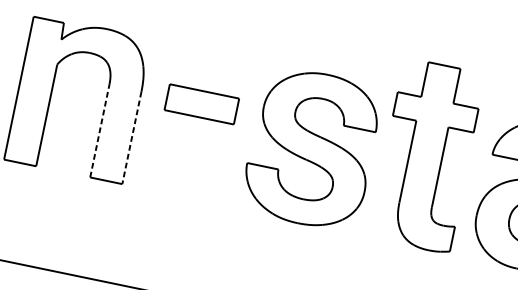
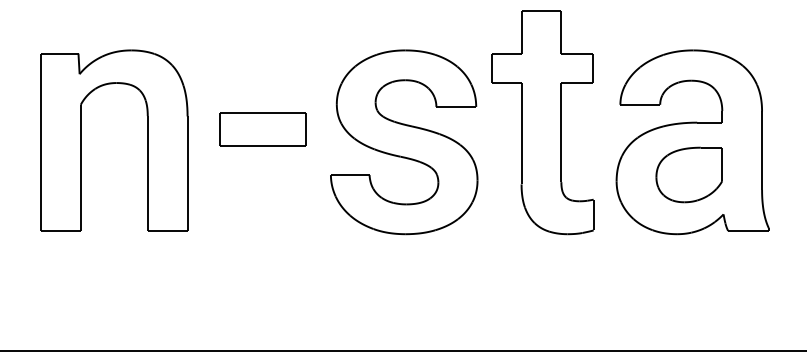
part: (201, 104) -> (262, 129), moved
line: (99, 131) -> (147, 173), dashed -> solid
line: (131, 138) -> (187, 174), dashed -> solid

